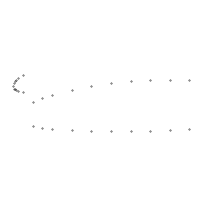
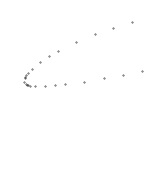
part: (18, 83) -> (29, 78), moved

